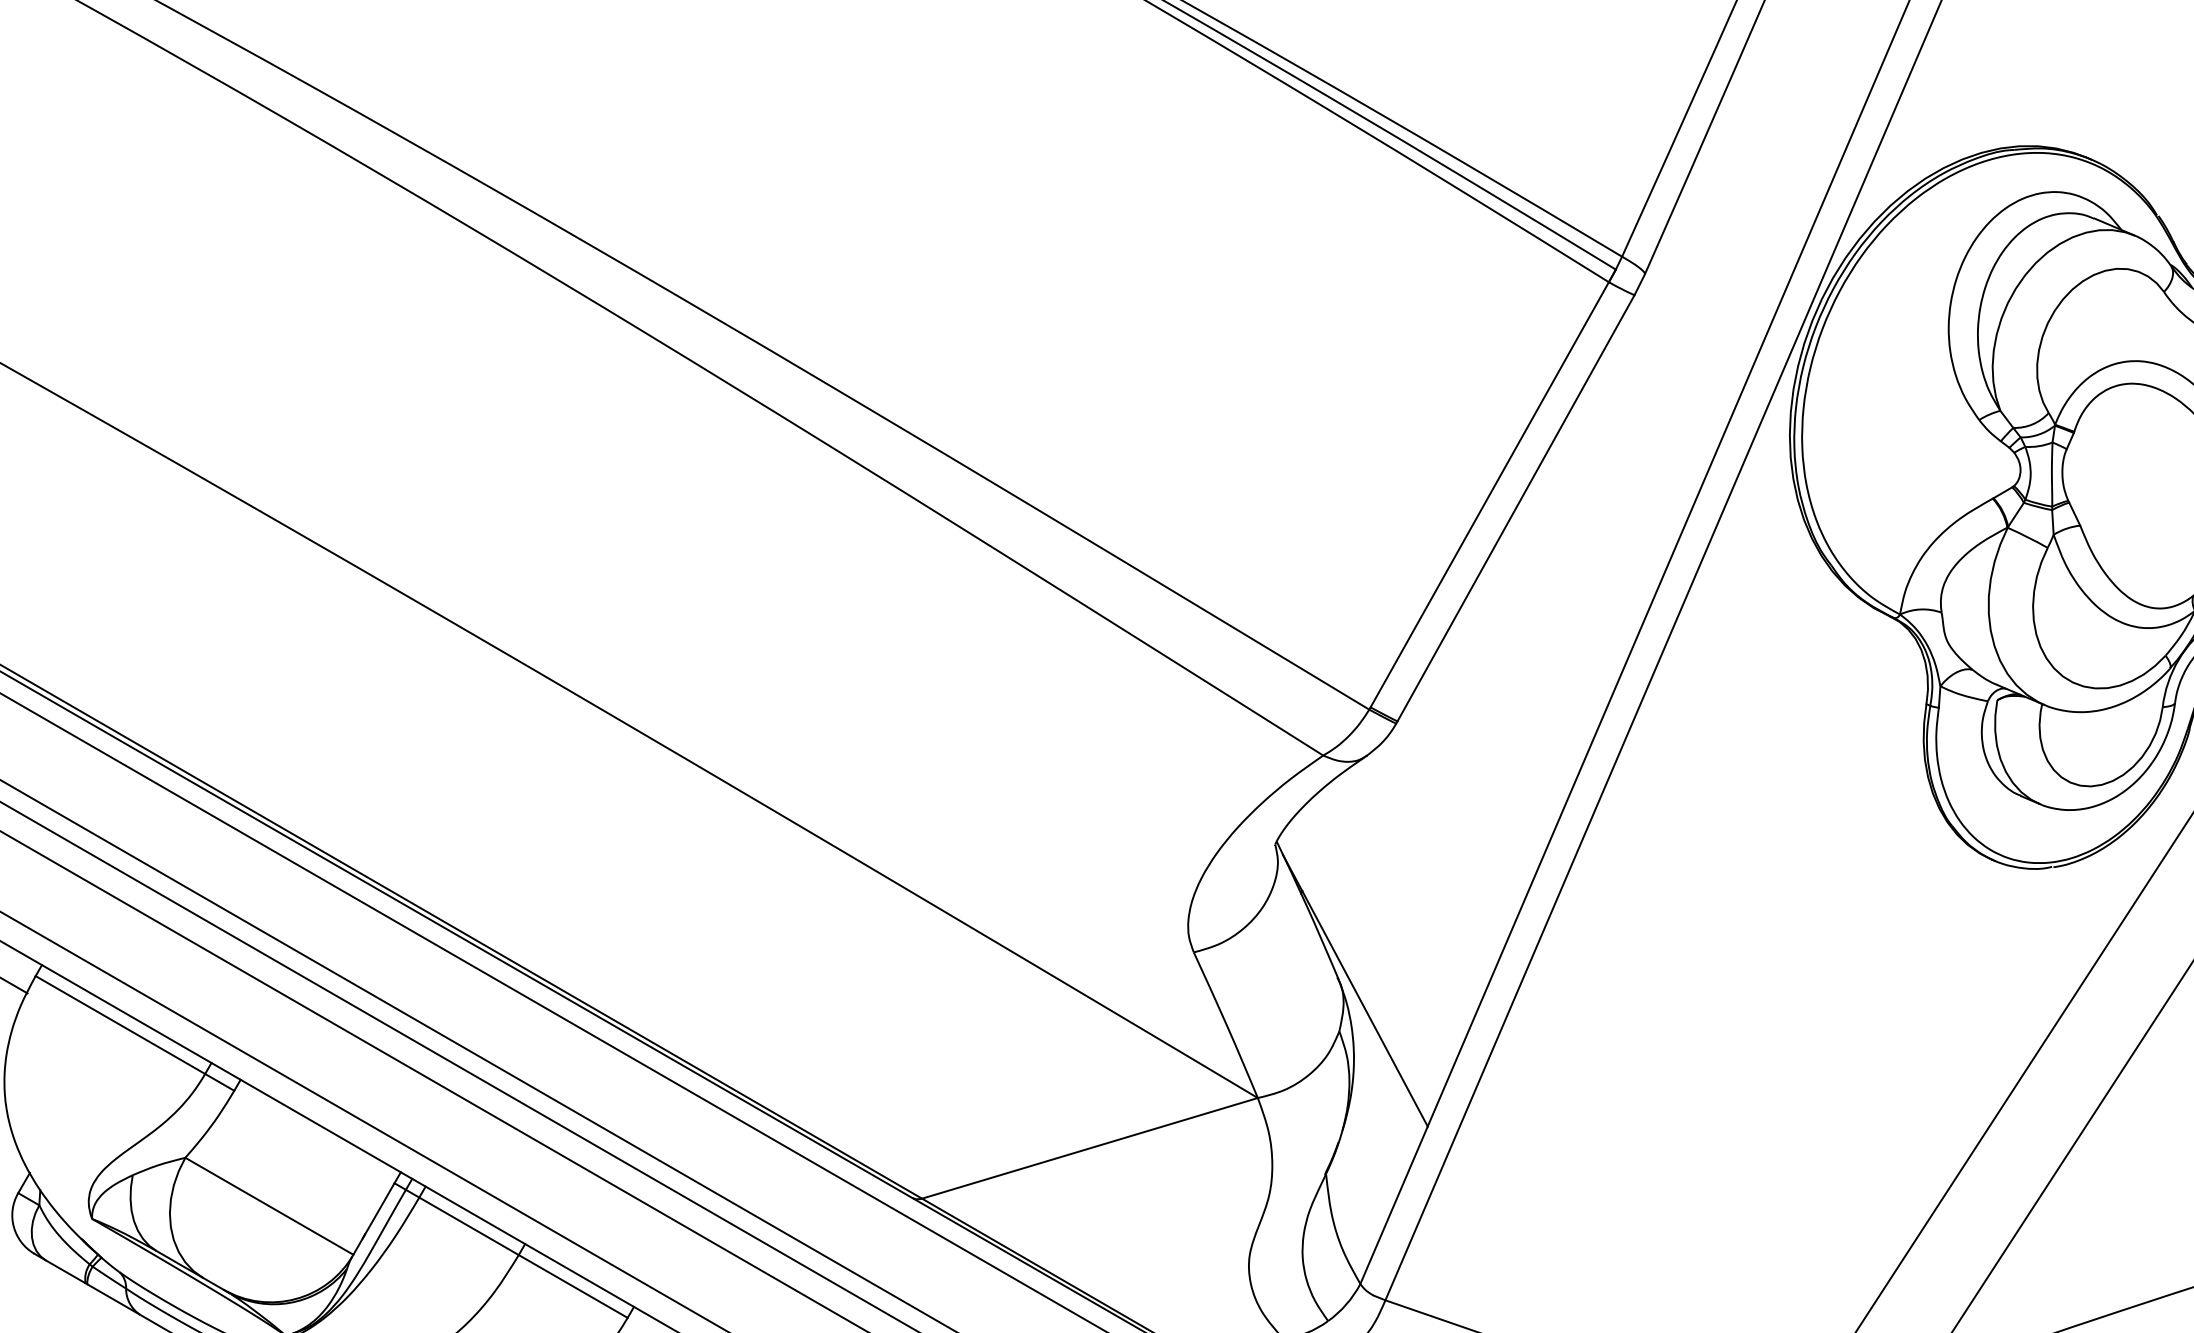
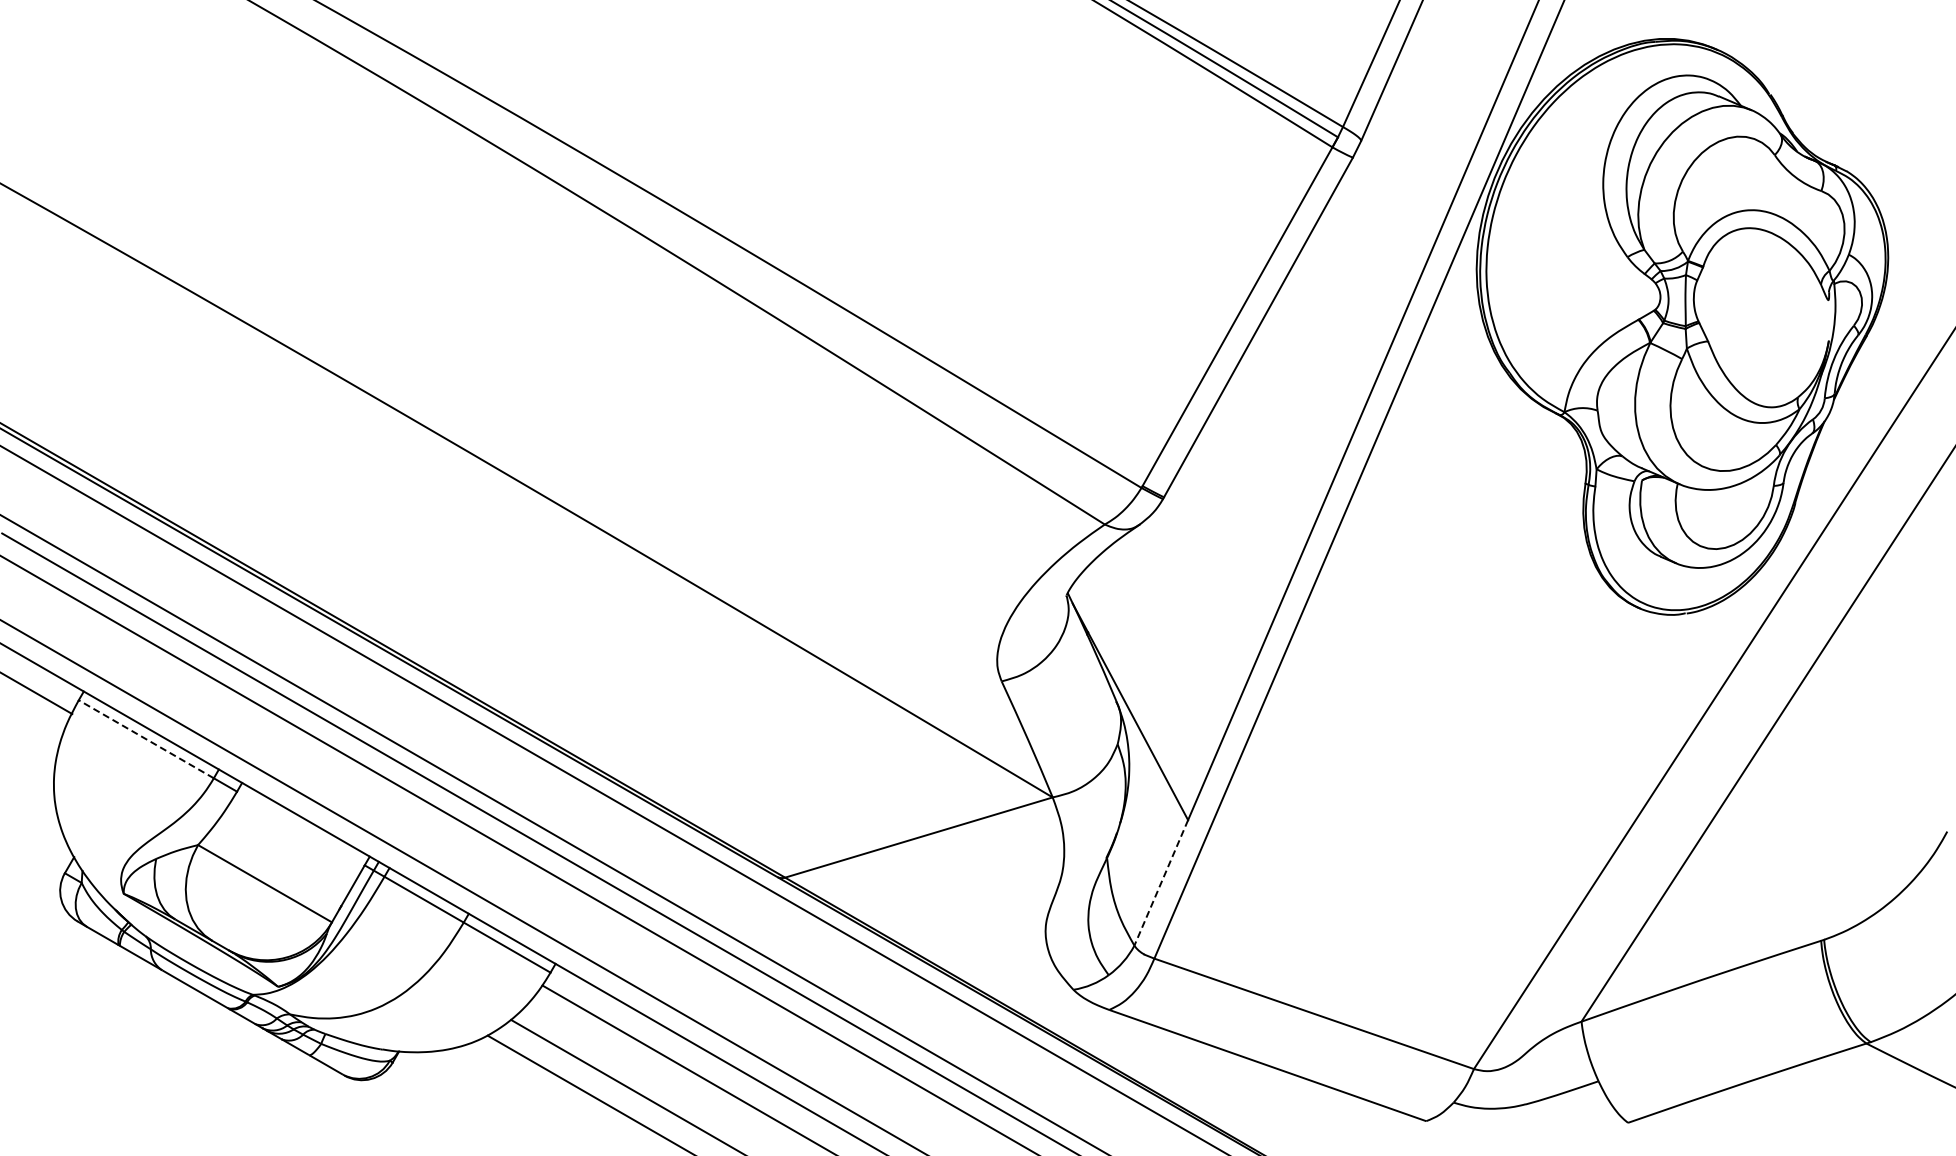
line: (119, 1025) -> (145, 739), solid -> dashed
line: (1394, 1206) -> (1161, 883), solid -> dashed

